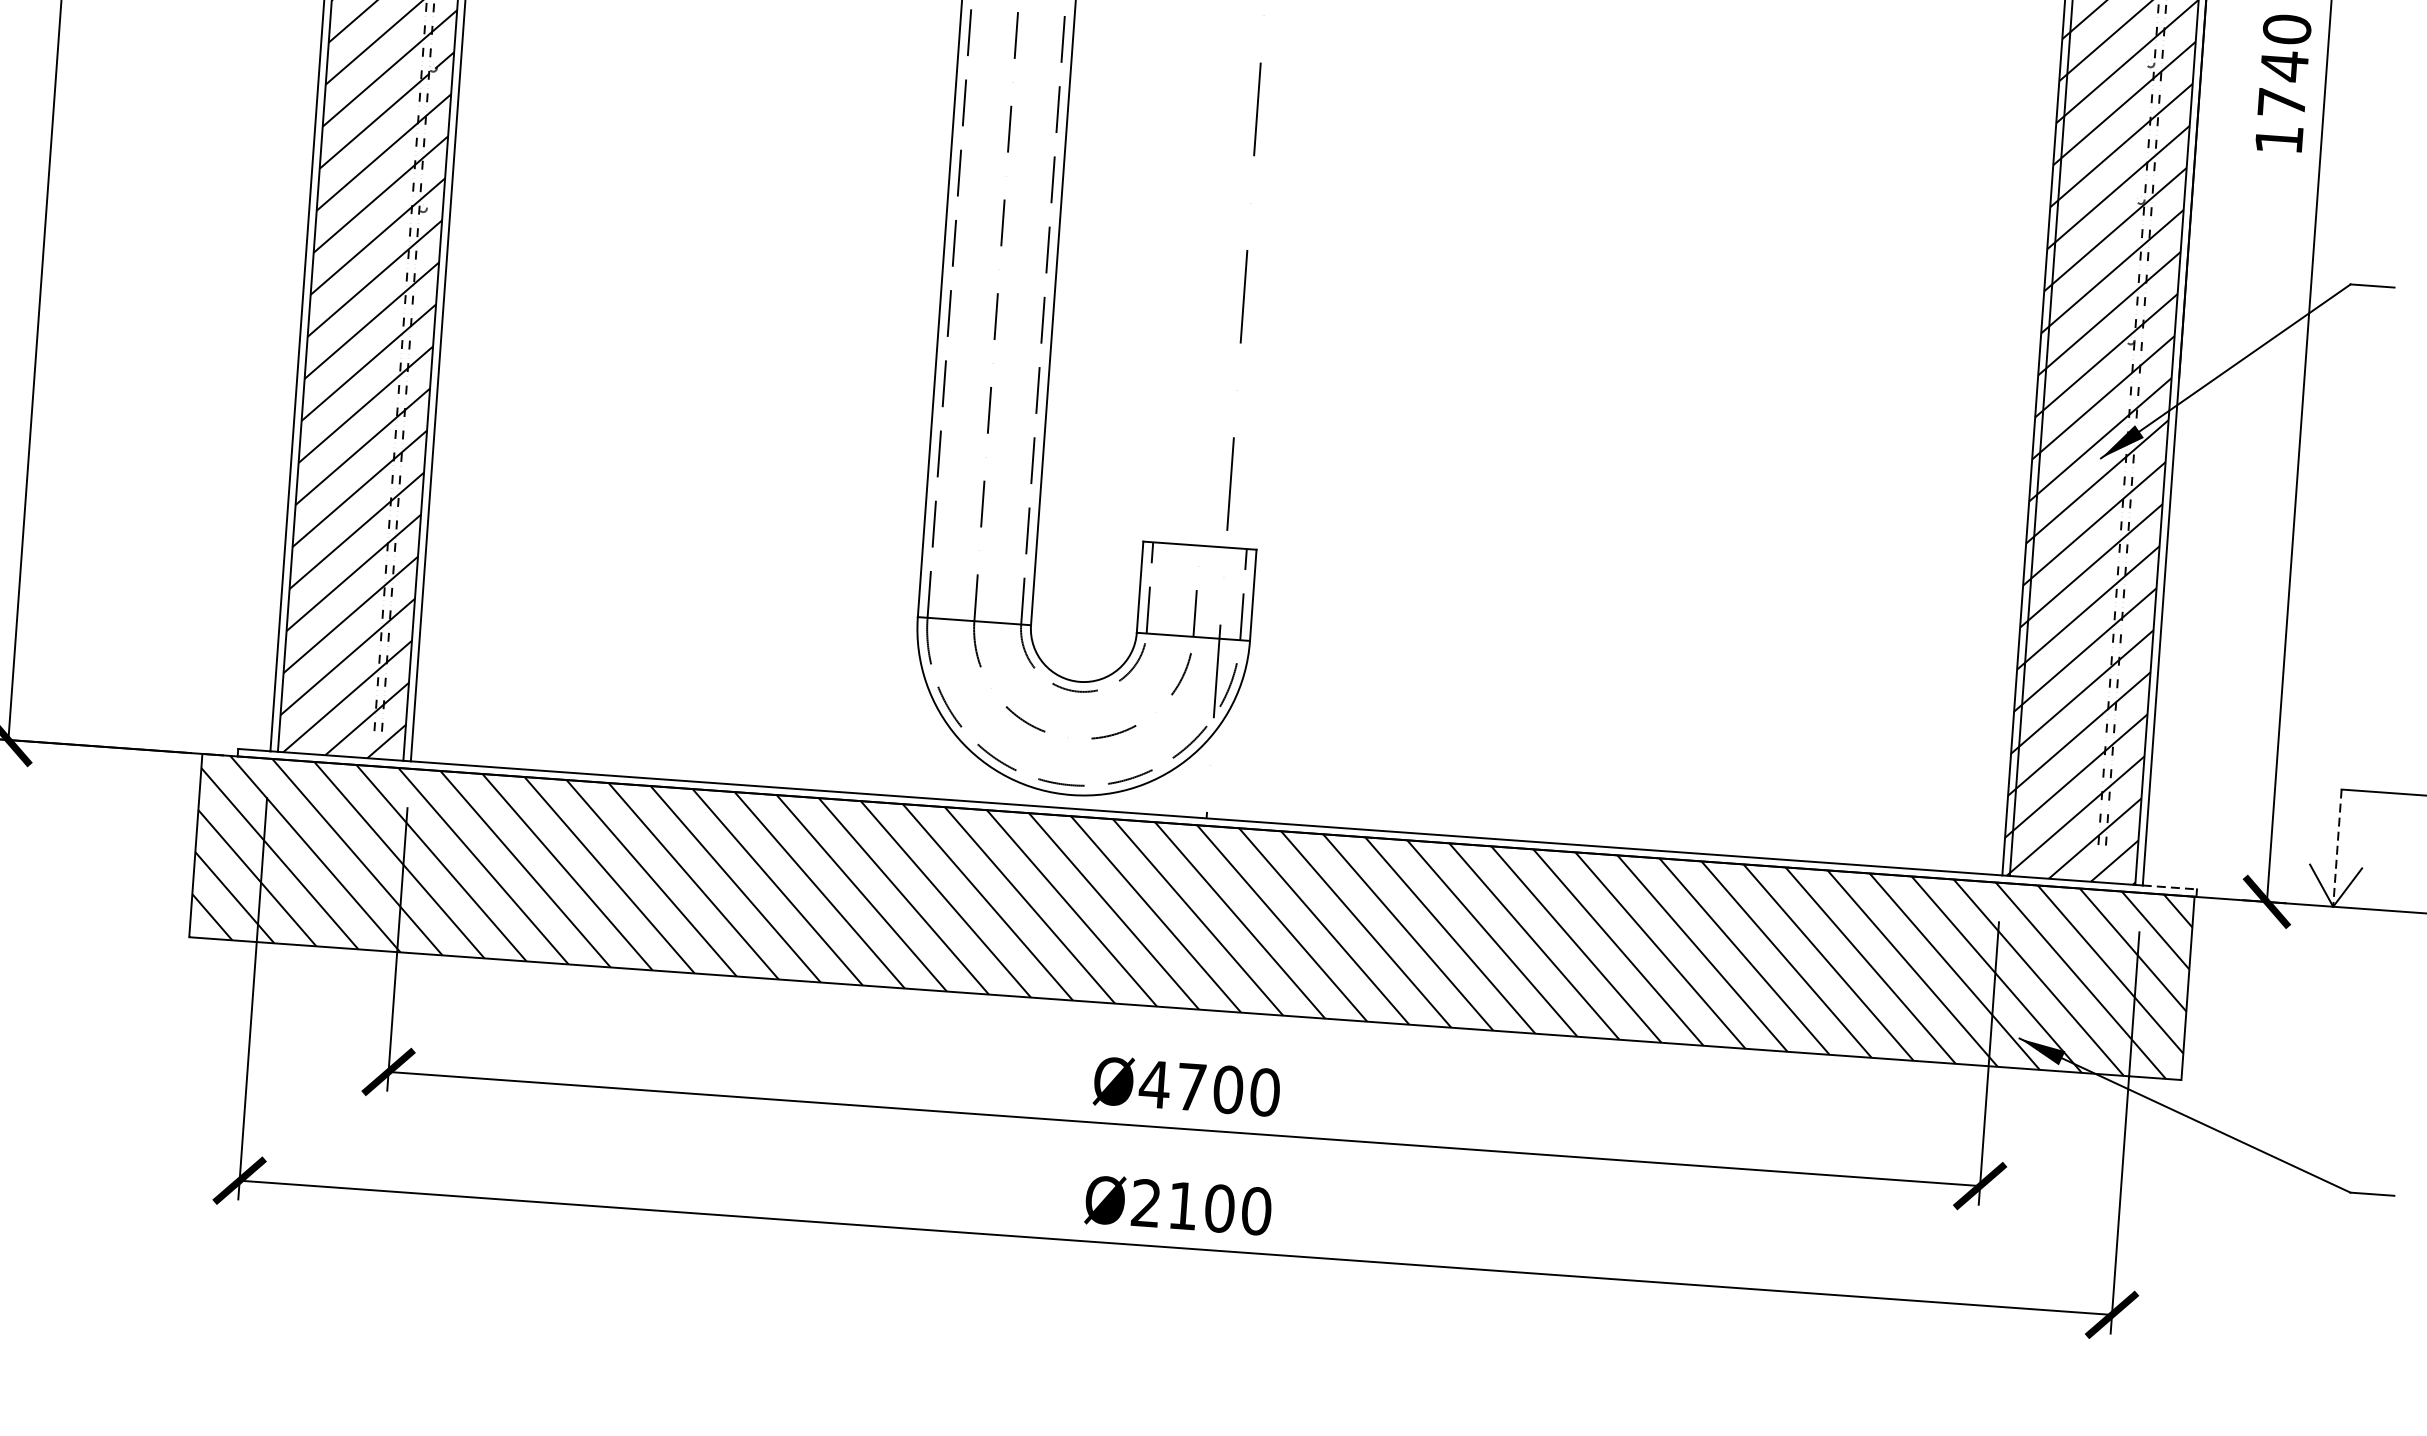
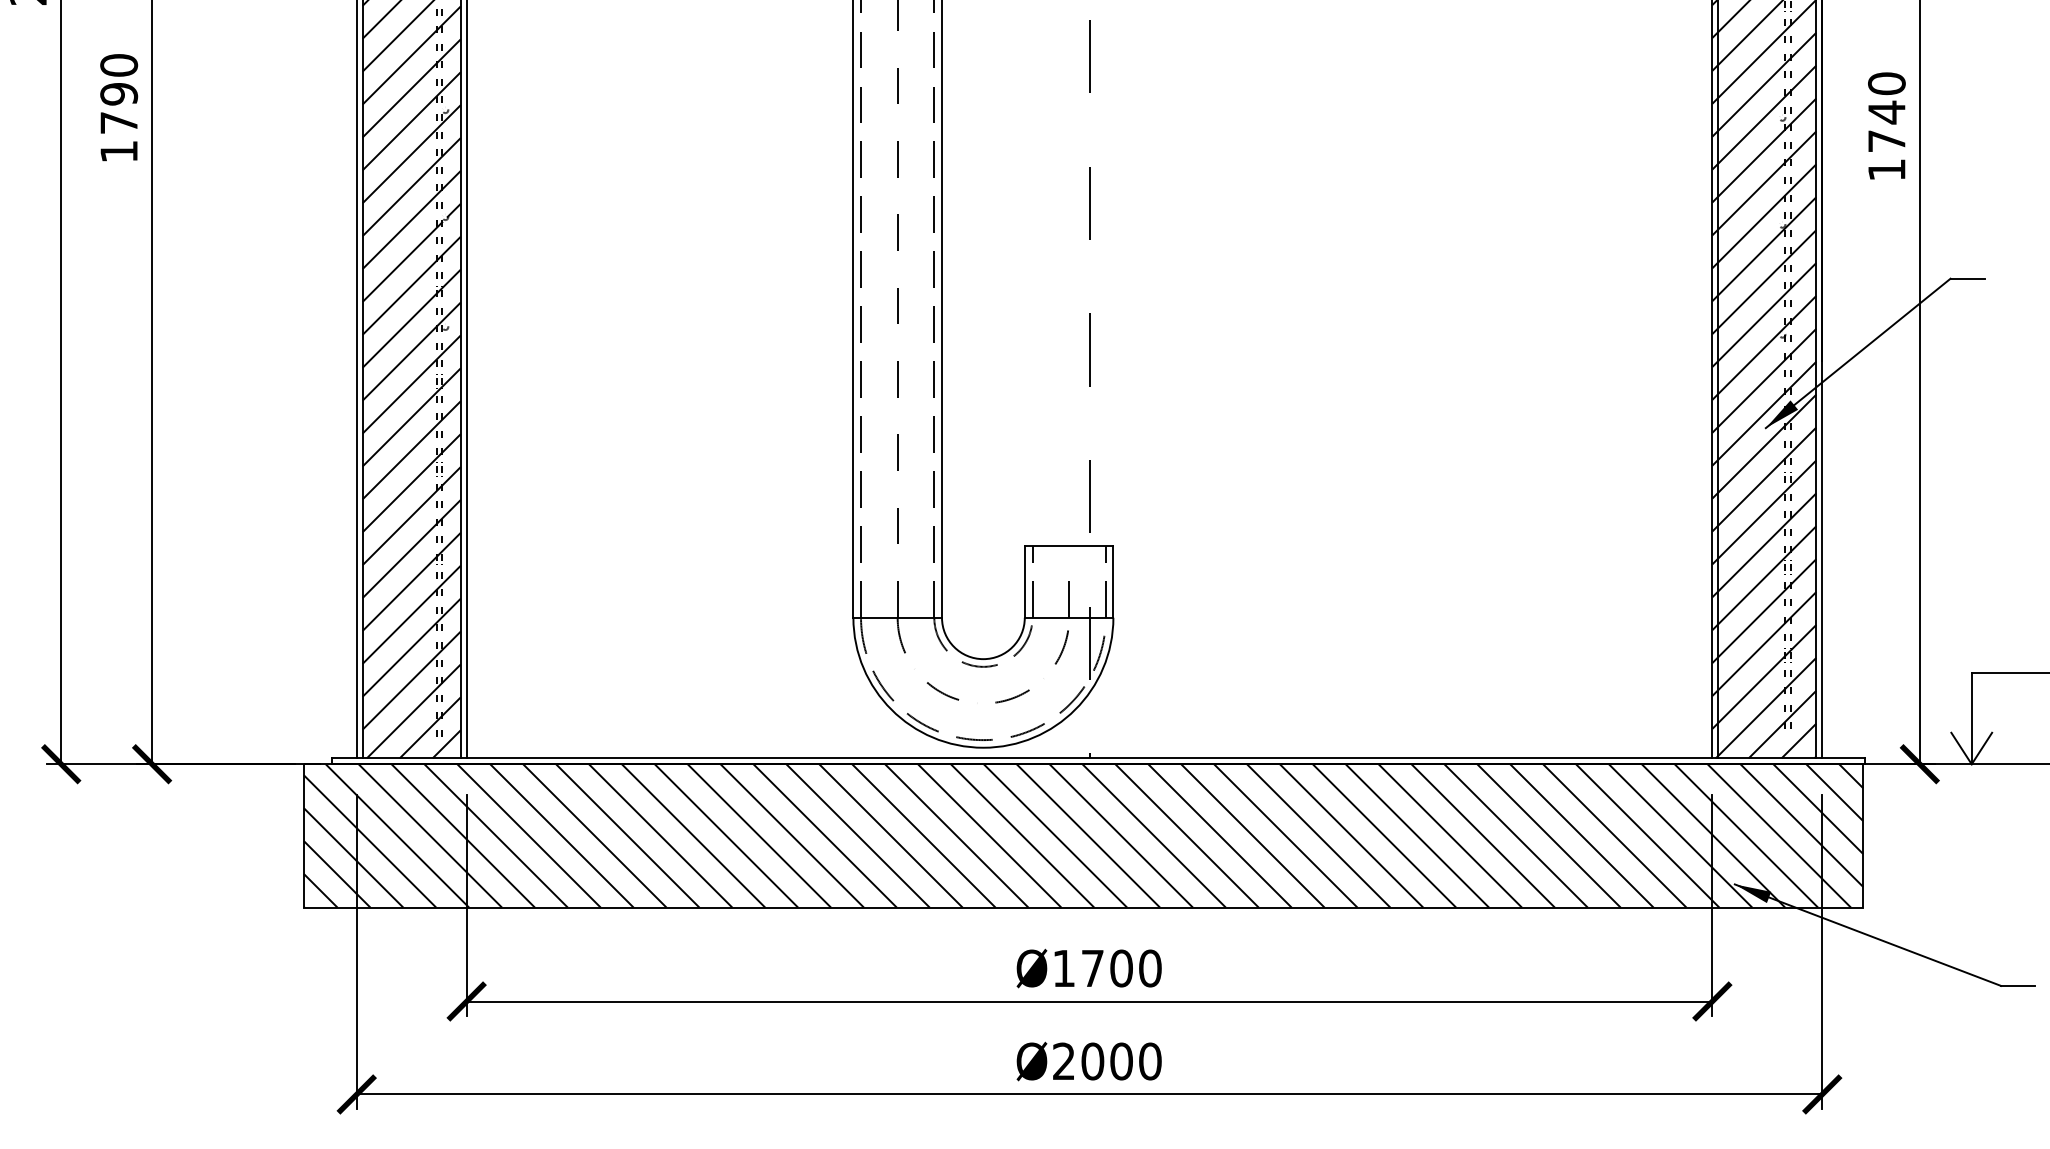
line: (2337, 848) -> (1971, 718), dashed -> solid
line: (2169, 887) -> (1843, 758), dashed -> solid
text: (1154, 1084) -> (1063, 968), Ø4700 -> Ø1700
text: (1182, 1205) -> (1092, 1061), Ø2100 -> Ø2000

